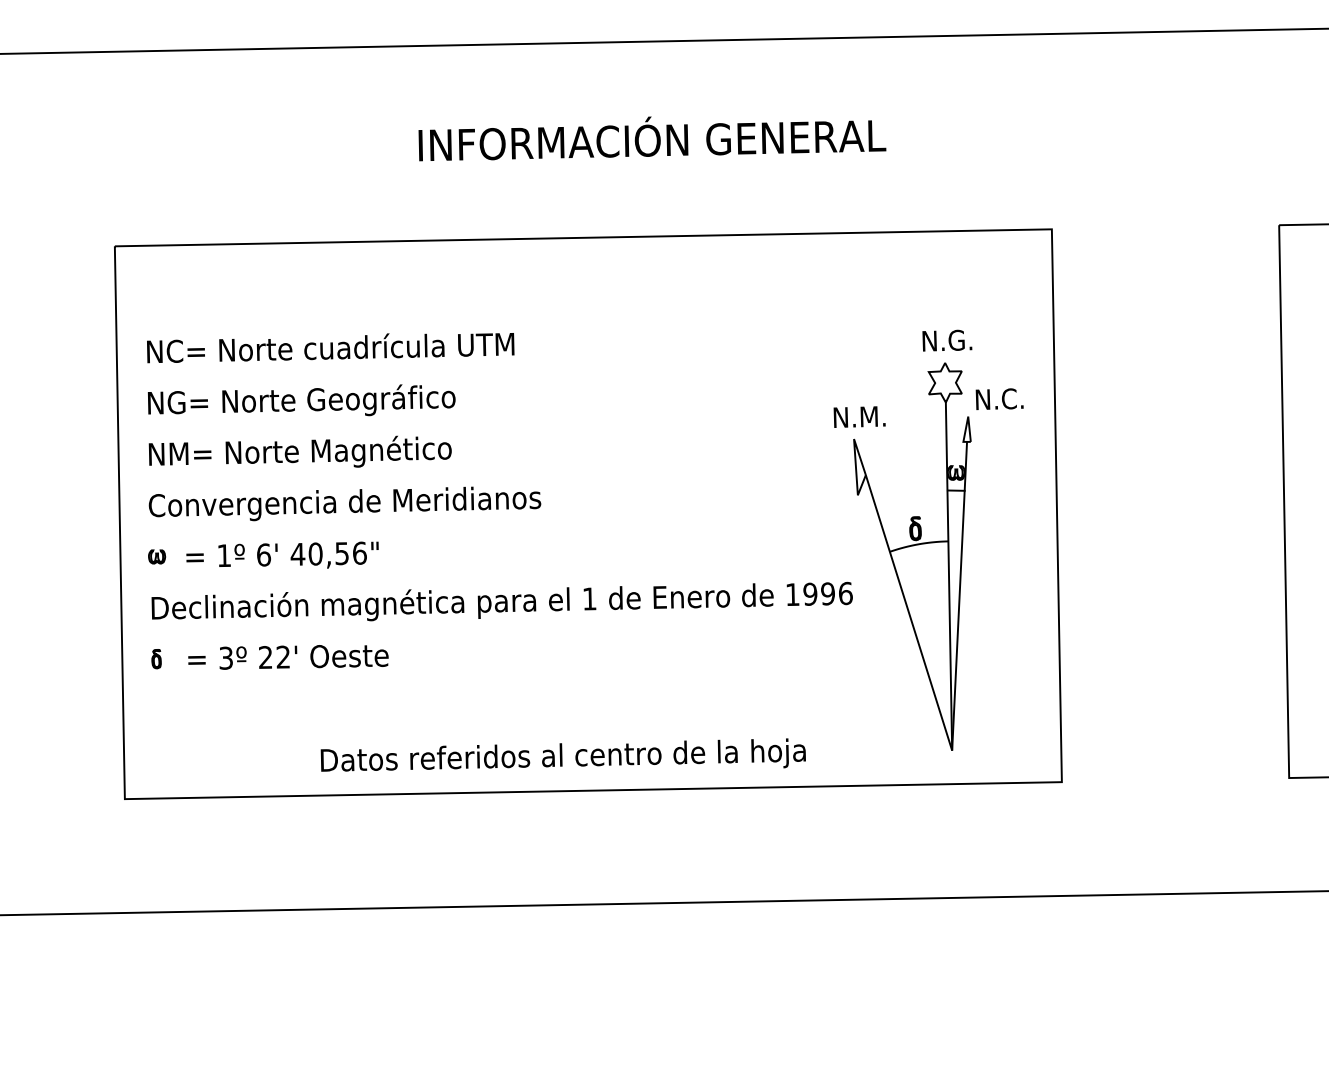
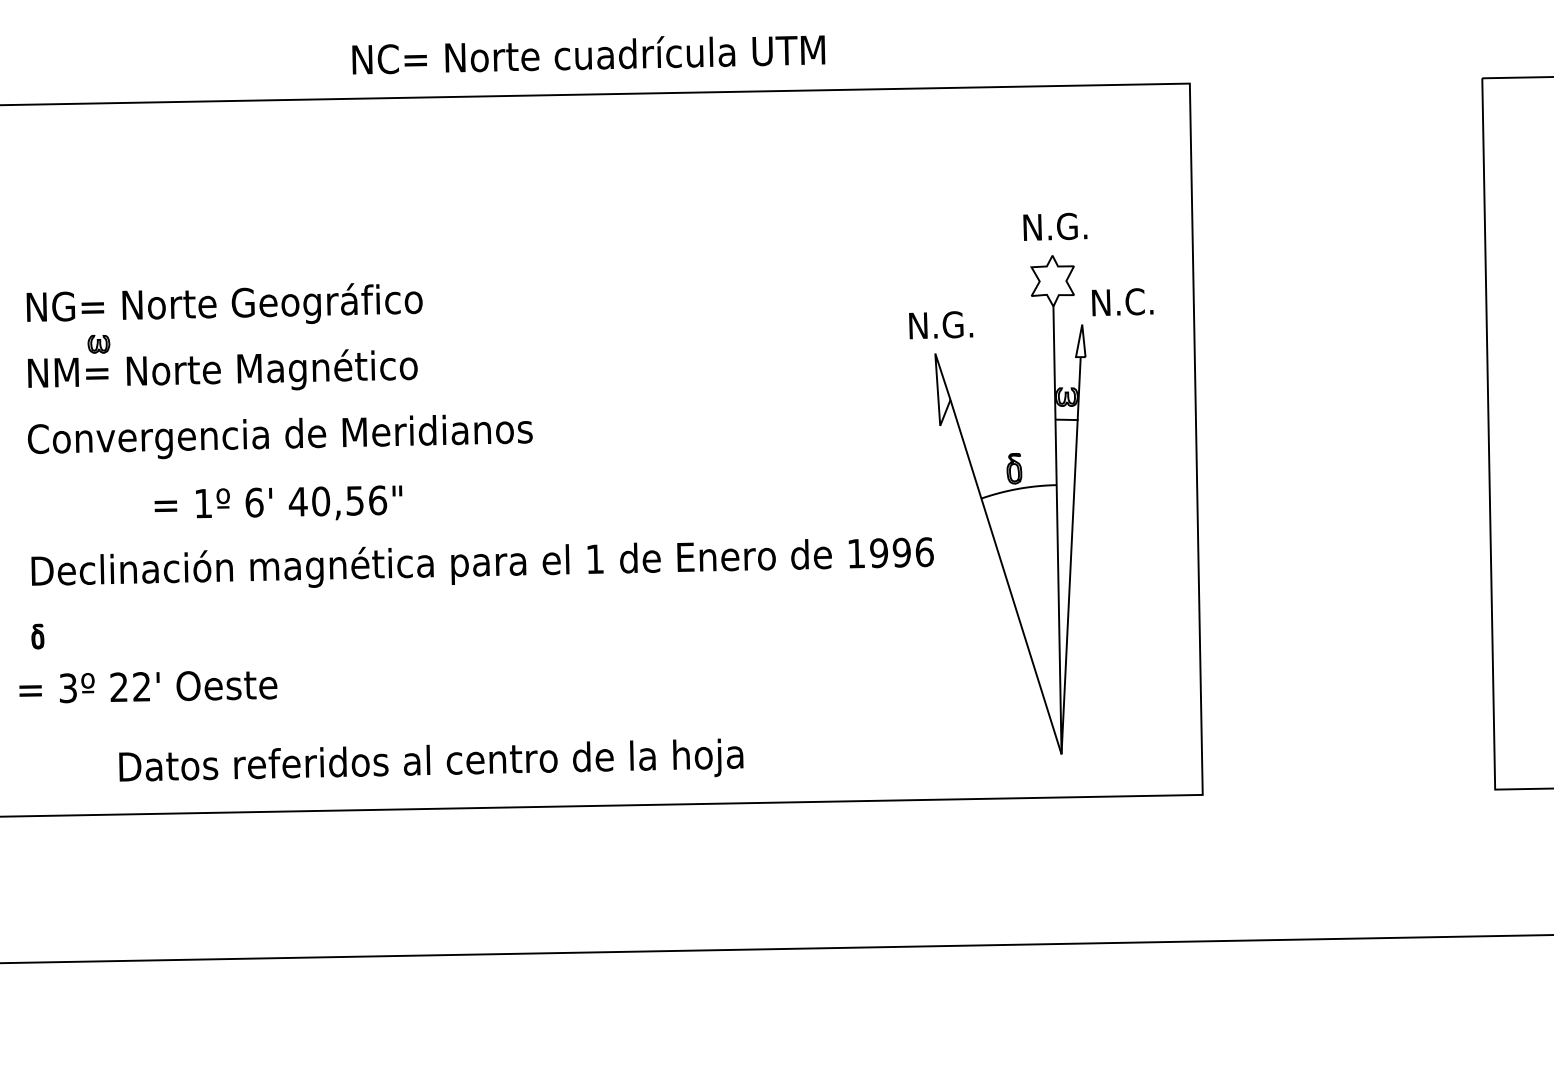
text: (330, 348) -> (588, 55), moved
text: (872, 416) -> (959, 324), N.M. -> N.G.
text: (282, 554) -> (278, 502), moved
part: (157, 556) -> (99, 343), moved
text: (288, 657) -> (148, 687), moved
text: (562, 754) -> (430, 759), moved

